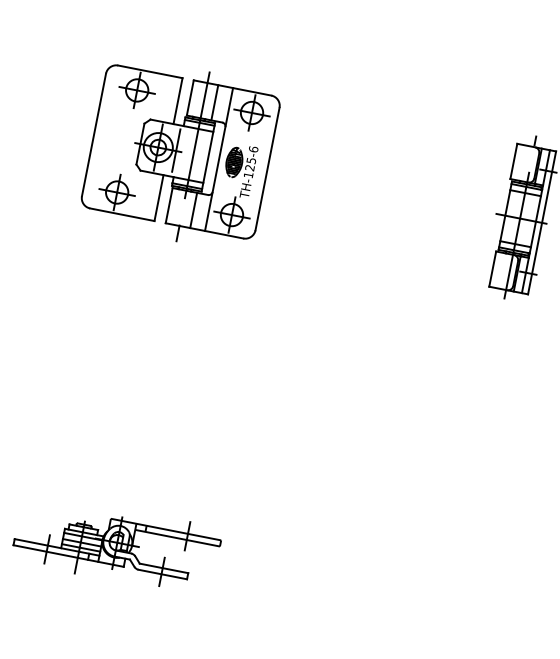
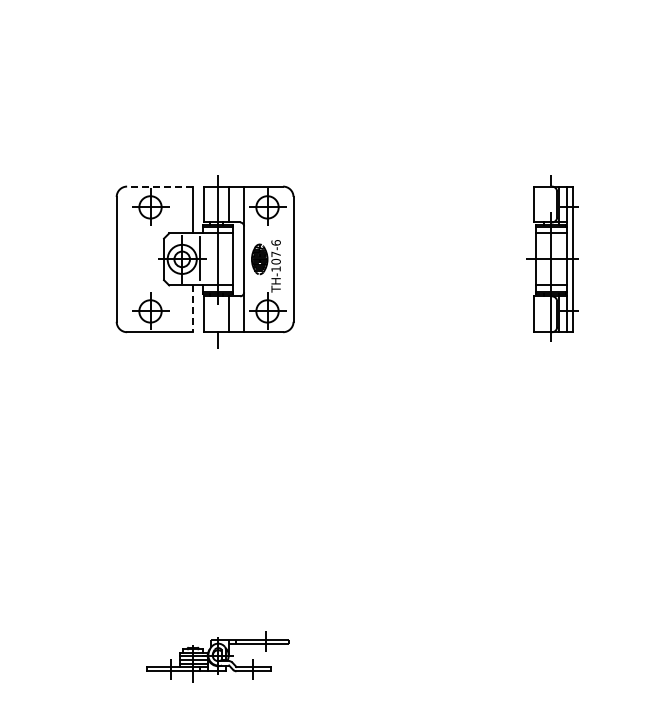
line: (150, 71) -> (159, 186), solid -> dashed
text: (250, 163) -> (275, 257), TH-125-6 -> TH-107-6
line: (158, 198) -> (192, 309), solid -> dashed
part: (117, 544) -> (218, 656), size x0.7

